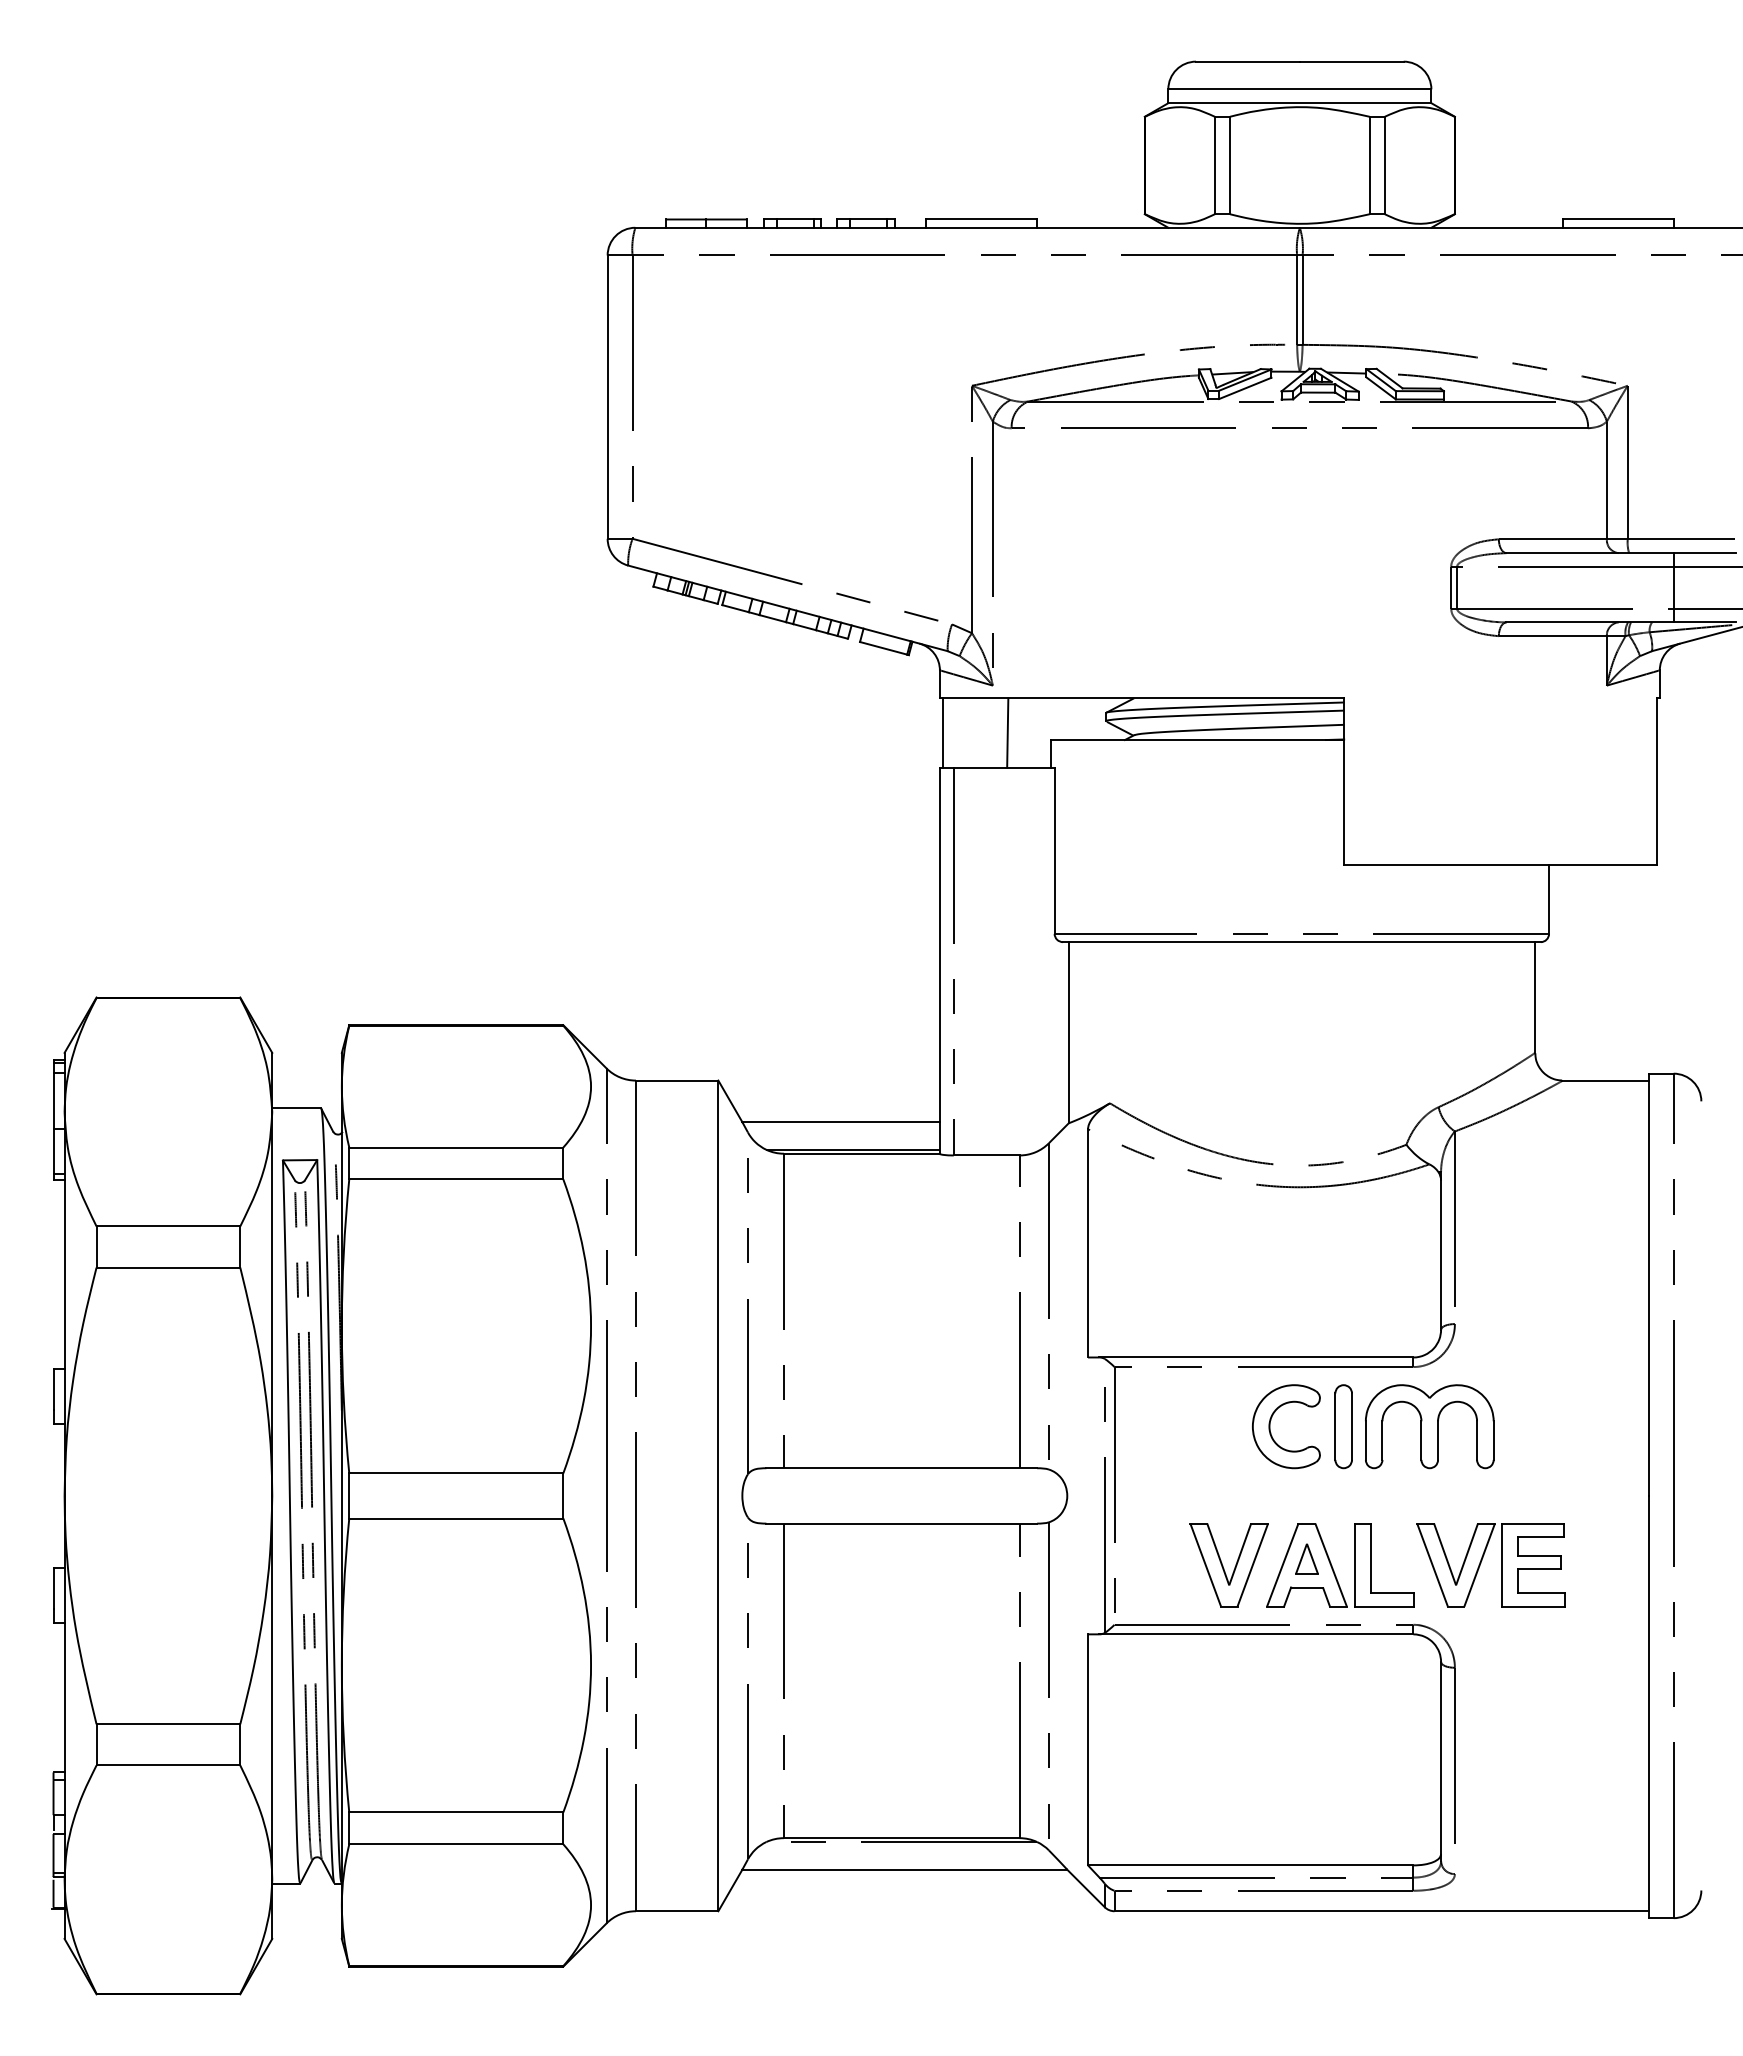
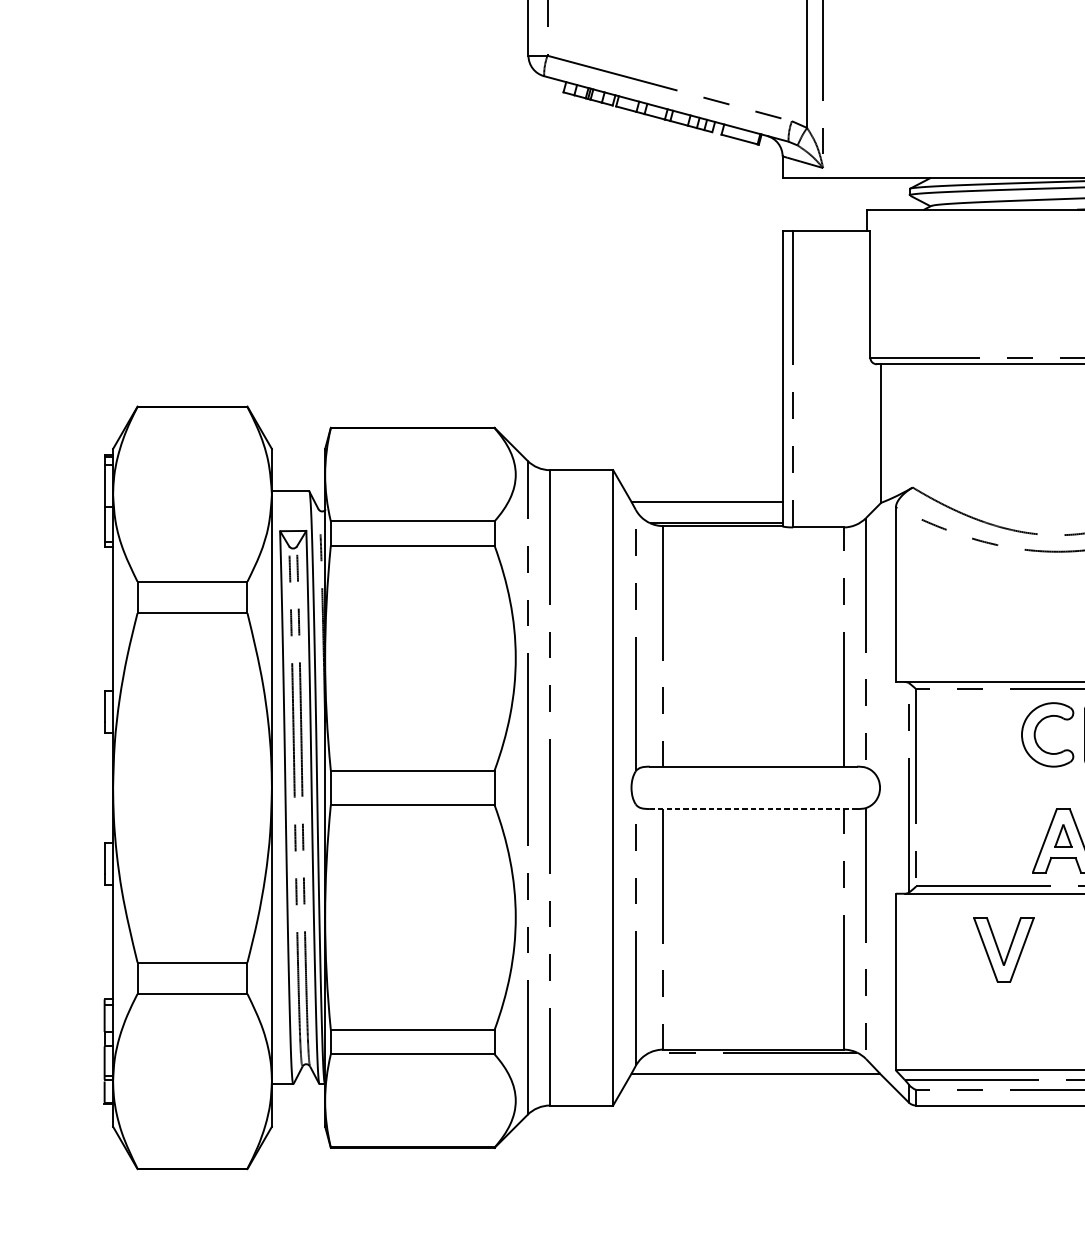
line: (942, 732) -> (784, 203), removed
line: (1007, 732) -> (834, 203), removed
line: (901, 1523) -> (753, 808), solid -> dashed
part: (1228, 1565) -> (1003, 950), moved

